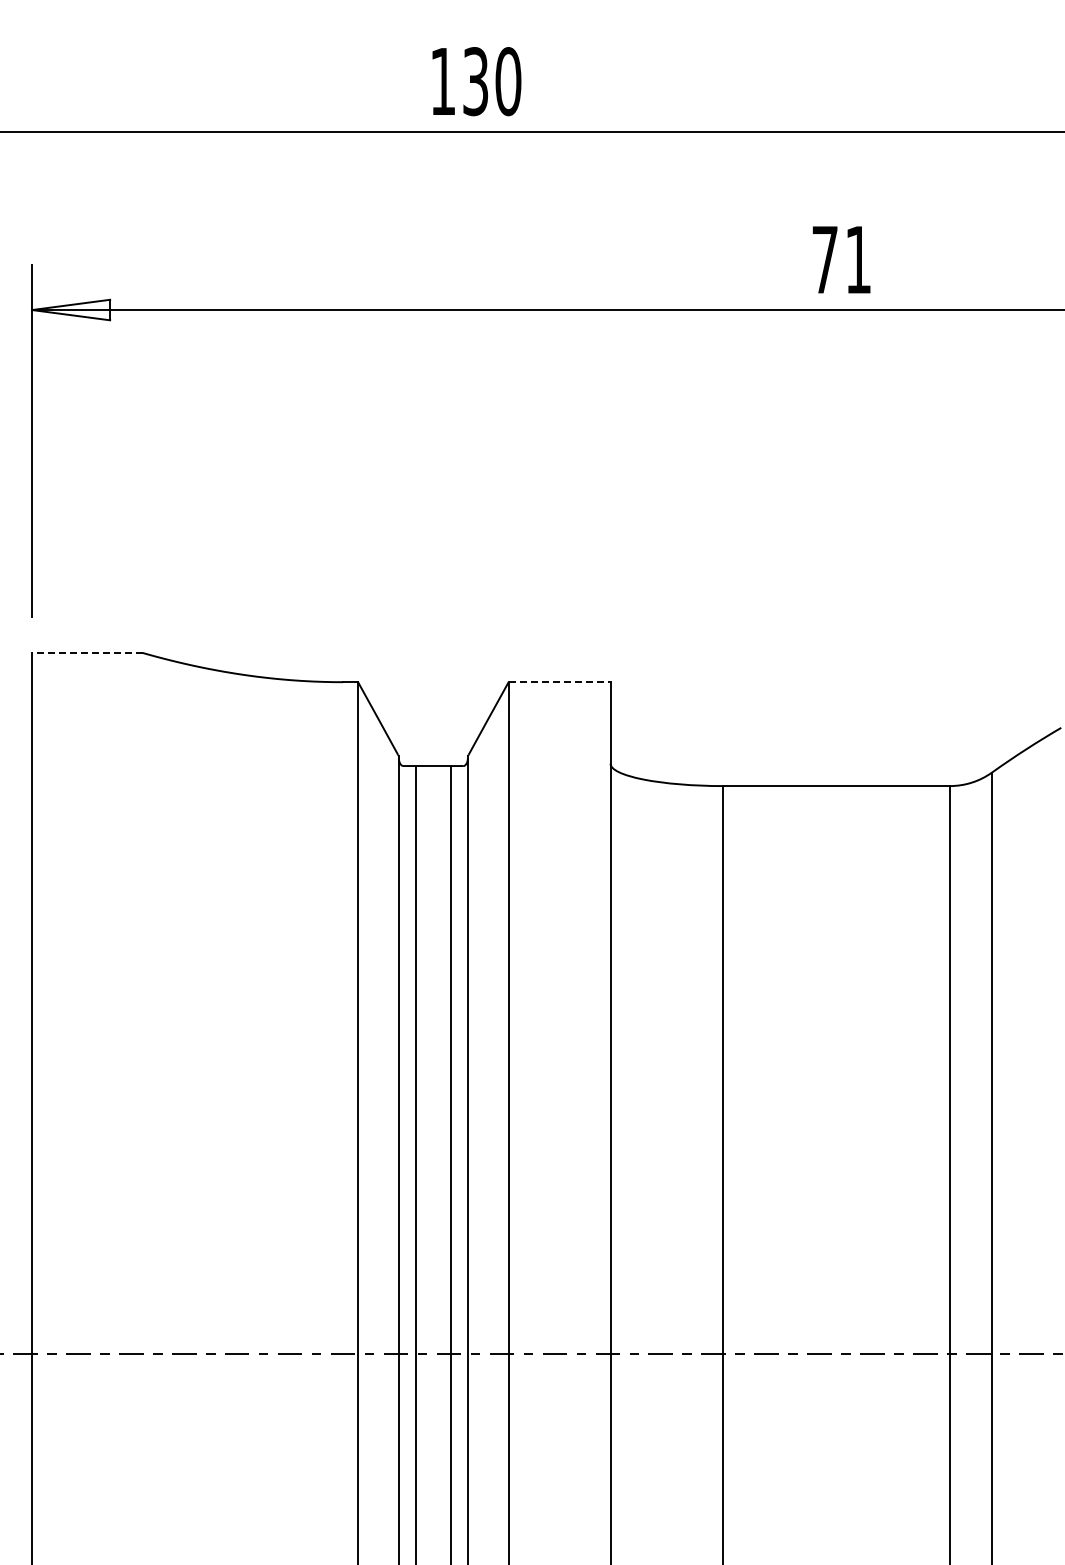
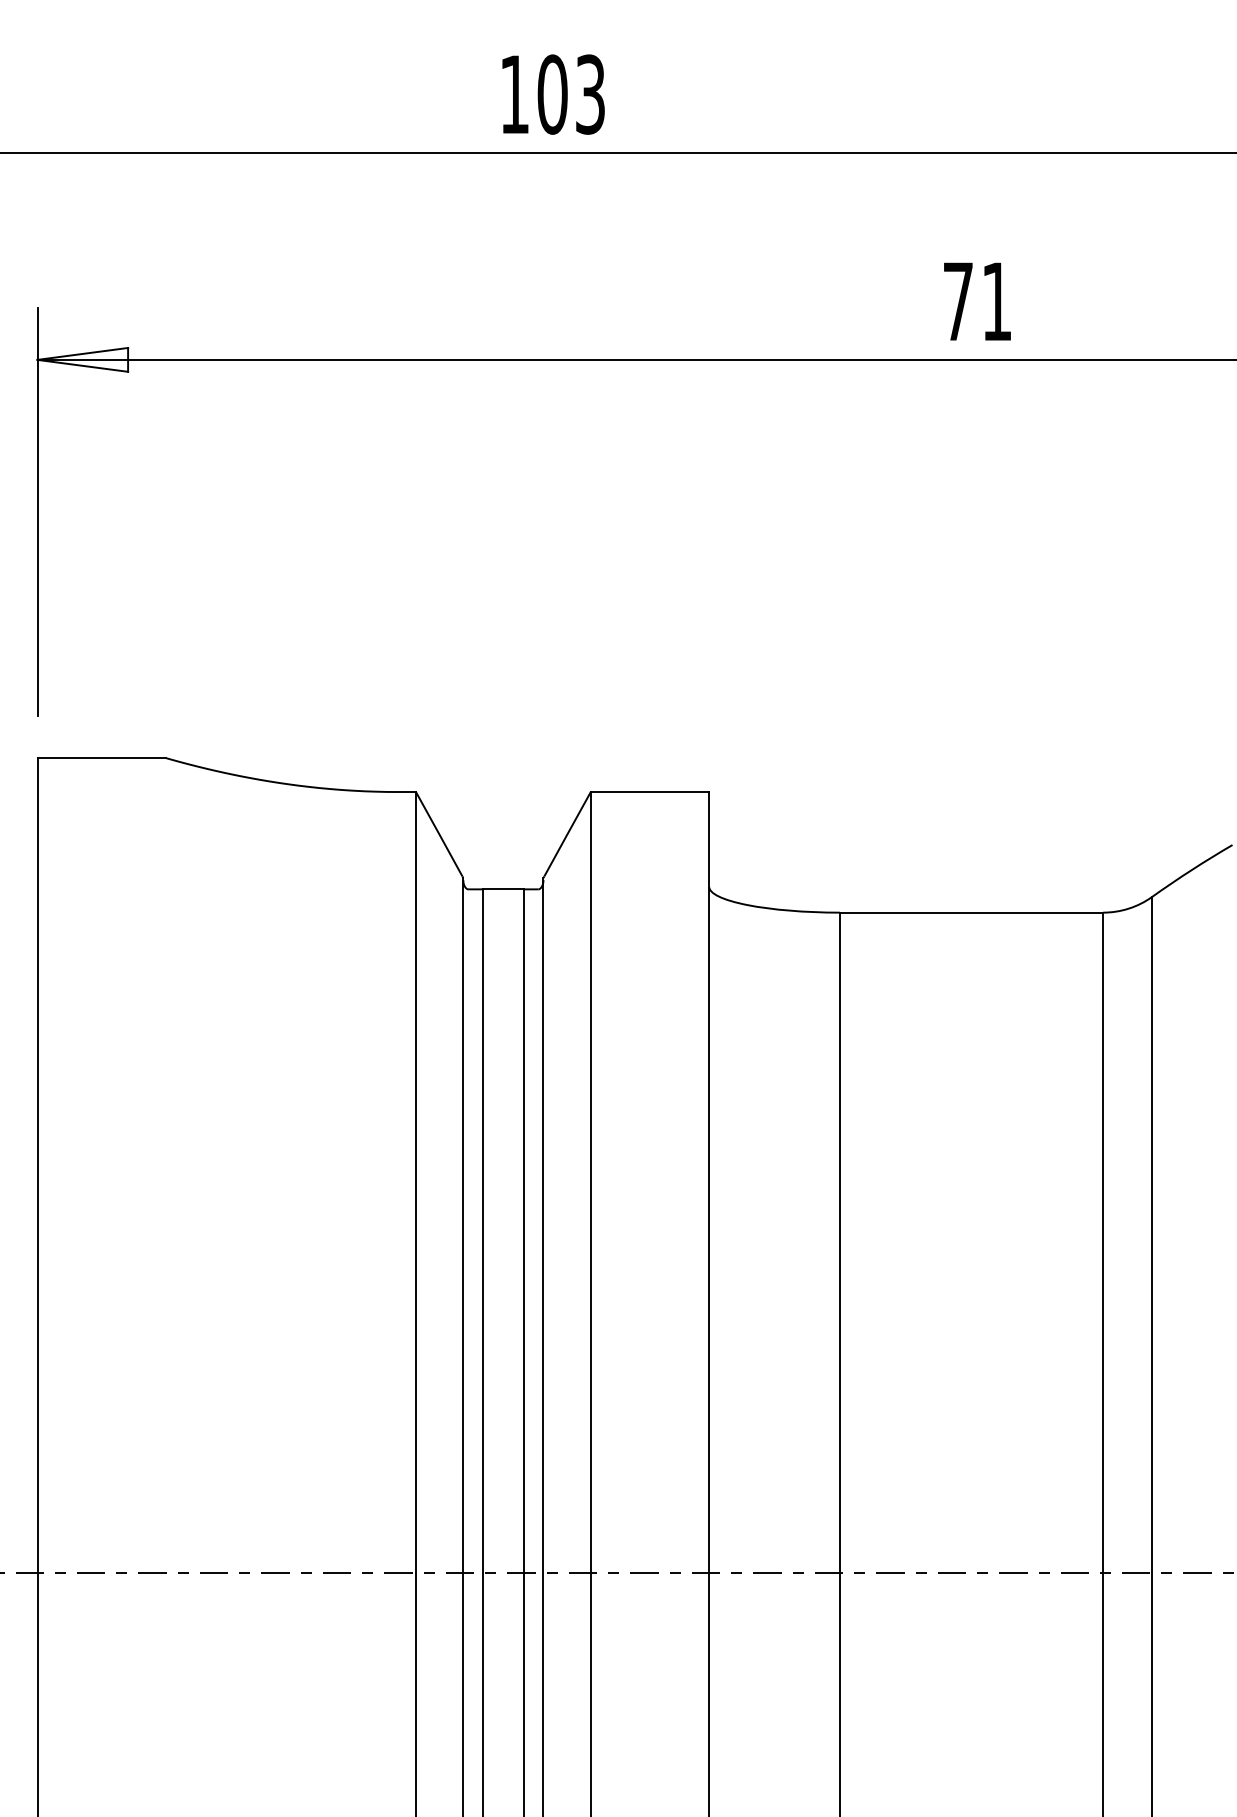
text: (492, 81) -> (572, 94), 130 -> 103
line: (86, 652) -> (100, 757), dashed -> solid
line: (559, 682) -> (649, 792), dashed -> solid

